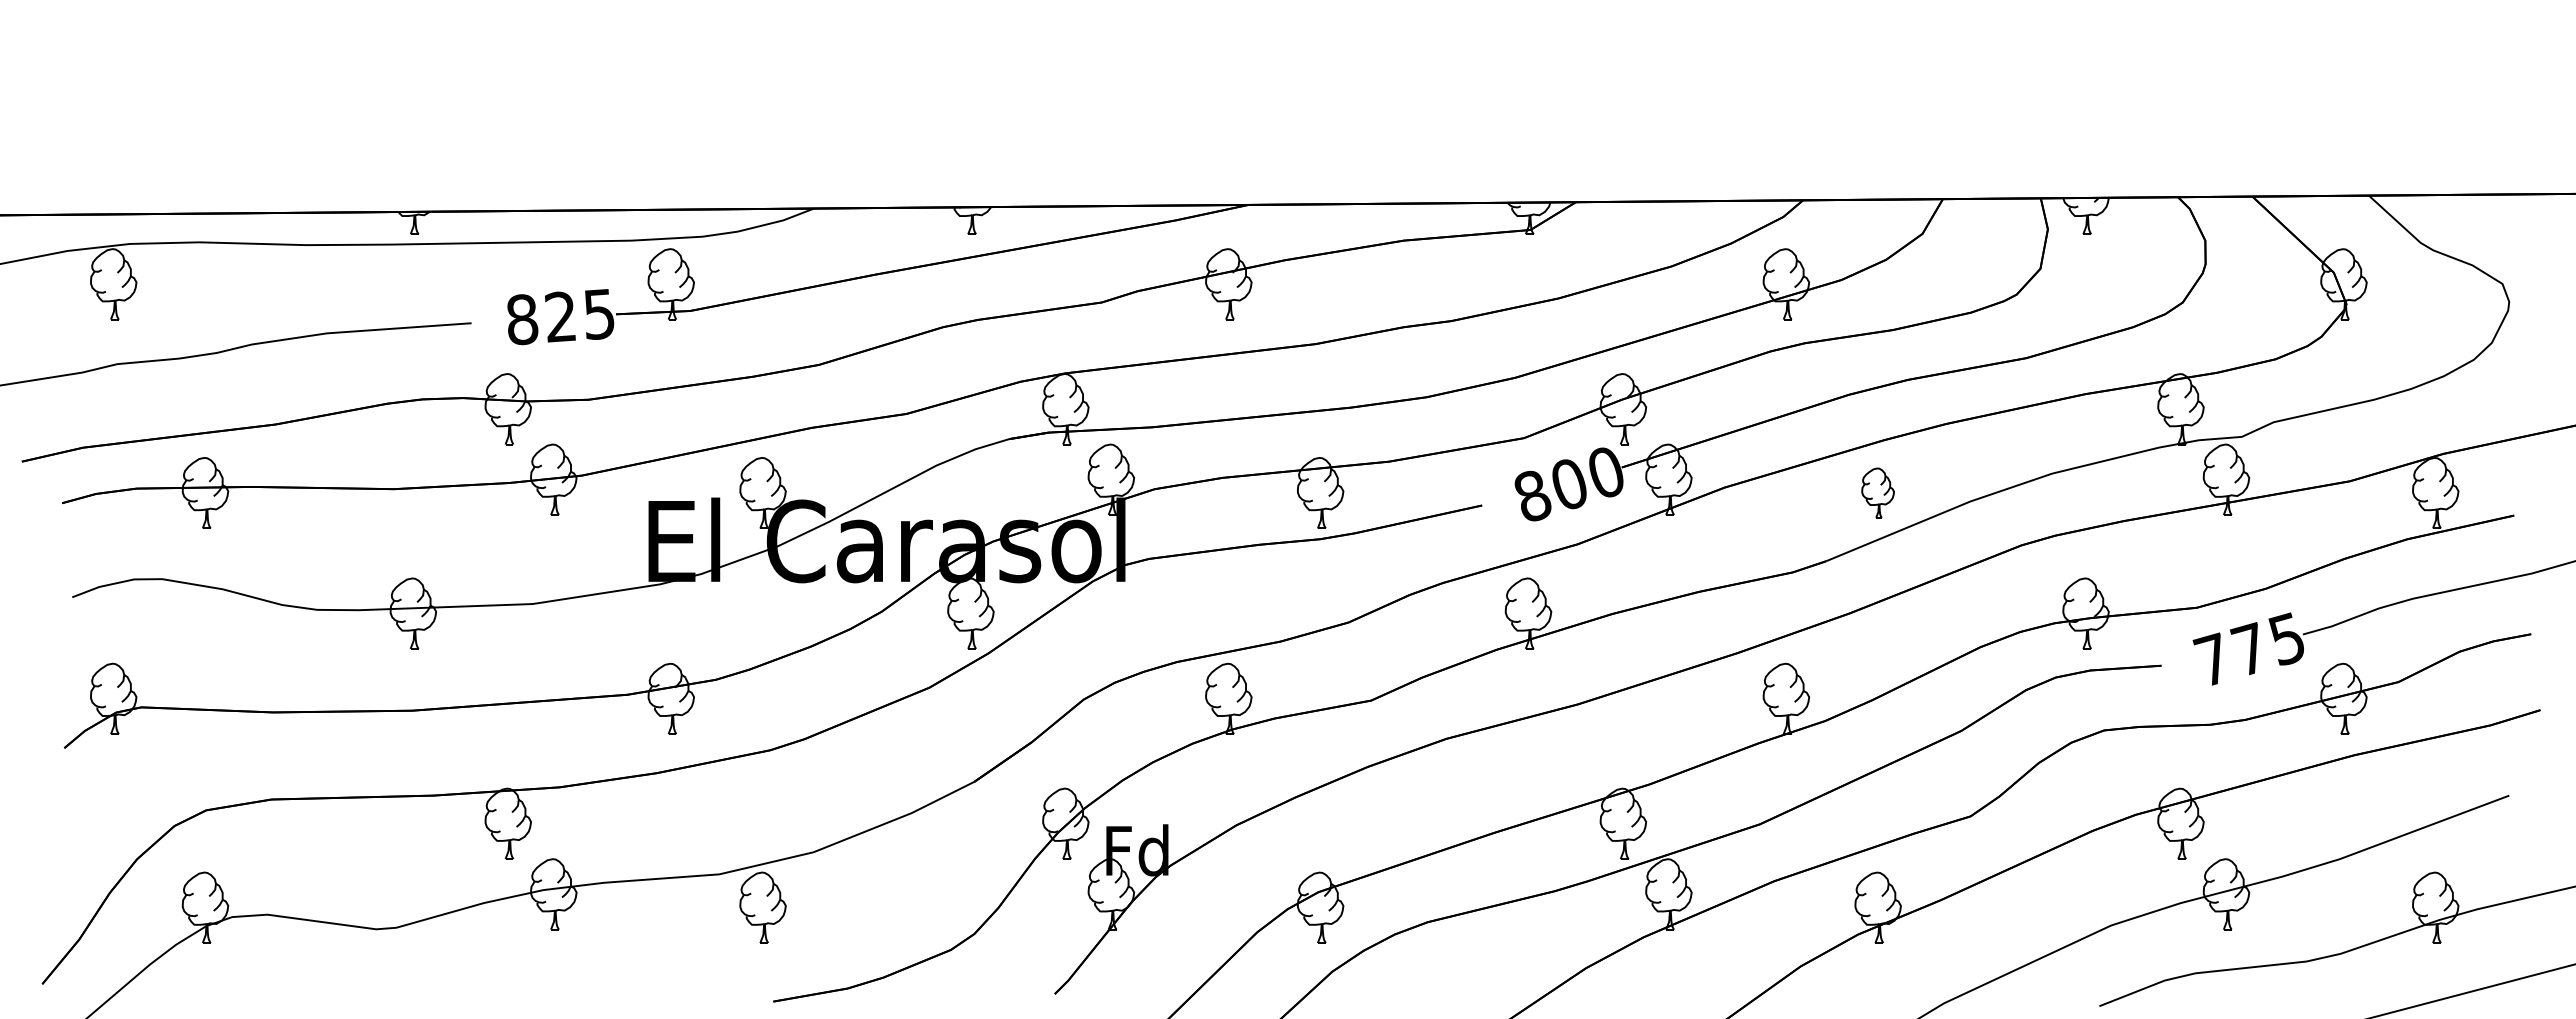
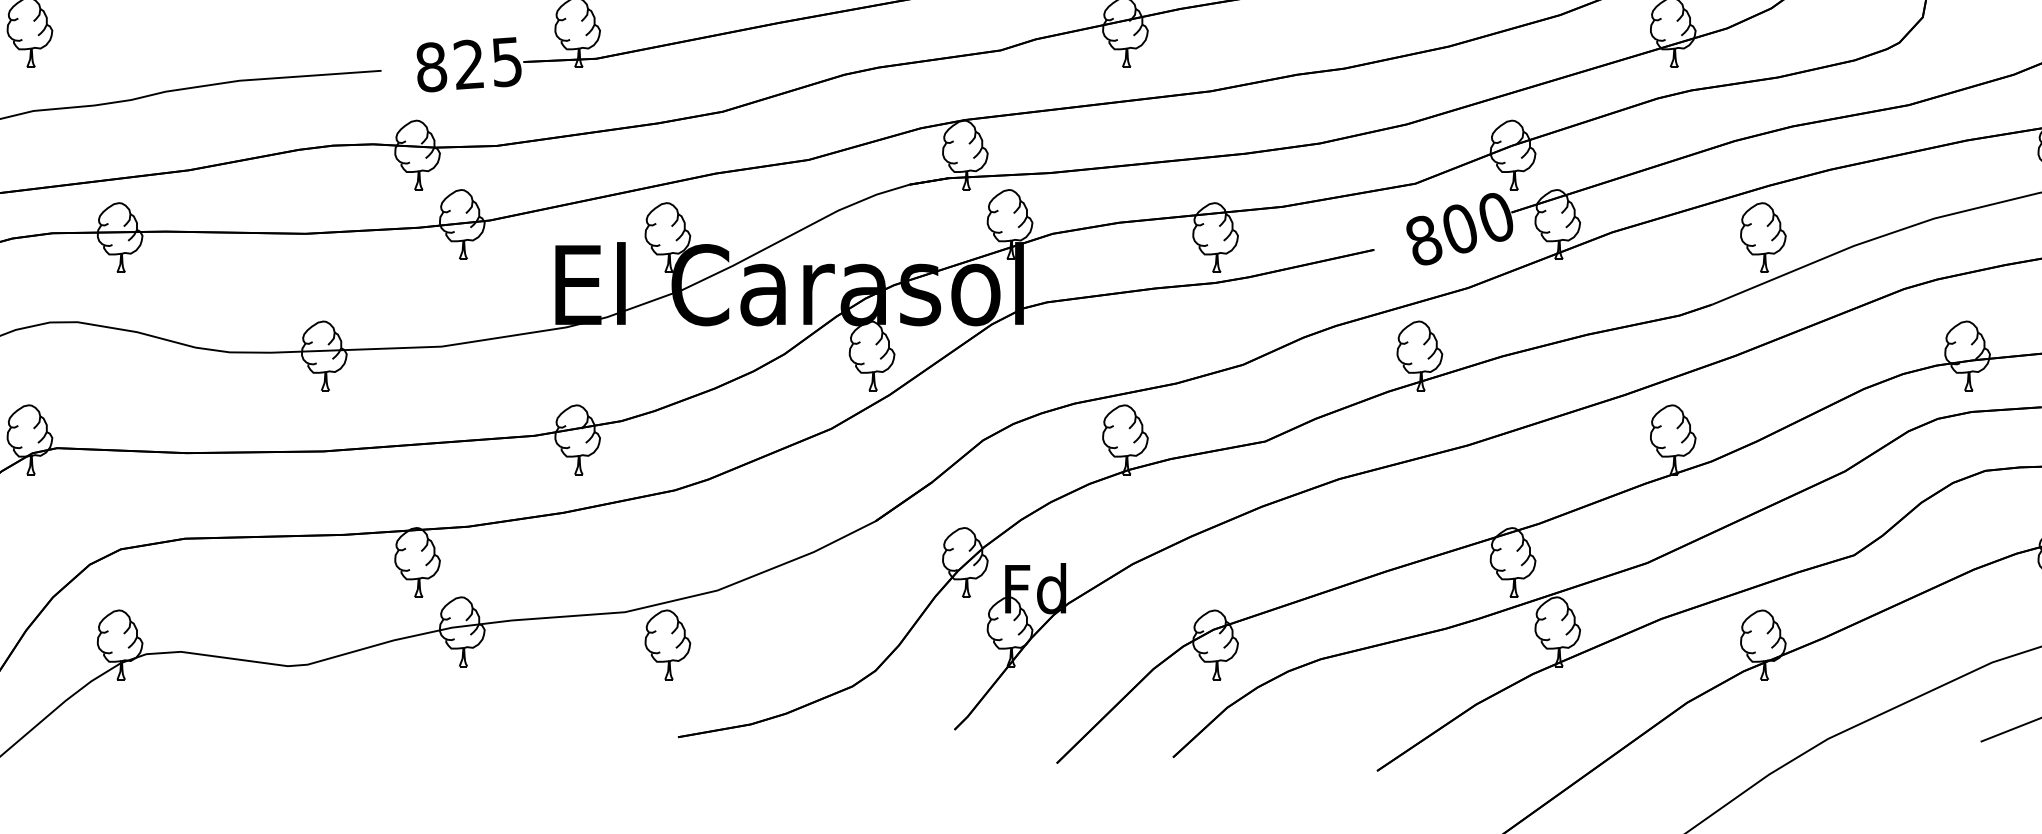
part: (1877, 492) -> (1762, 237), size x1.43

